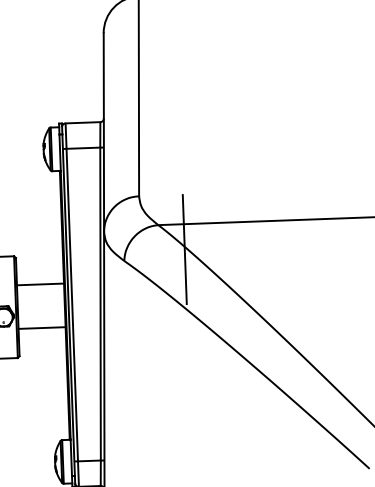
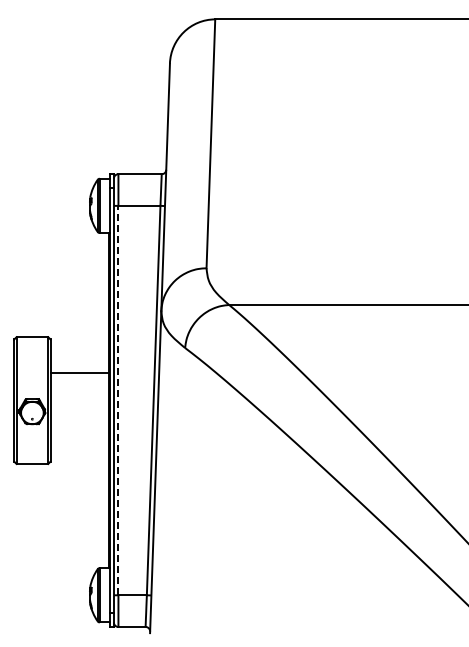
line: (184, 249) -> (260, 336), removed
line: (72, 305) -> (118, 400), solid -> dashed
line: (41, 327) -> (79, 427), removed

